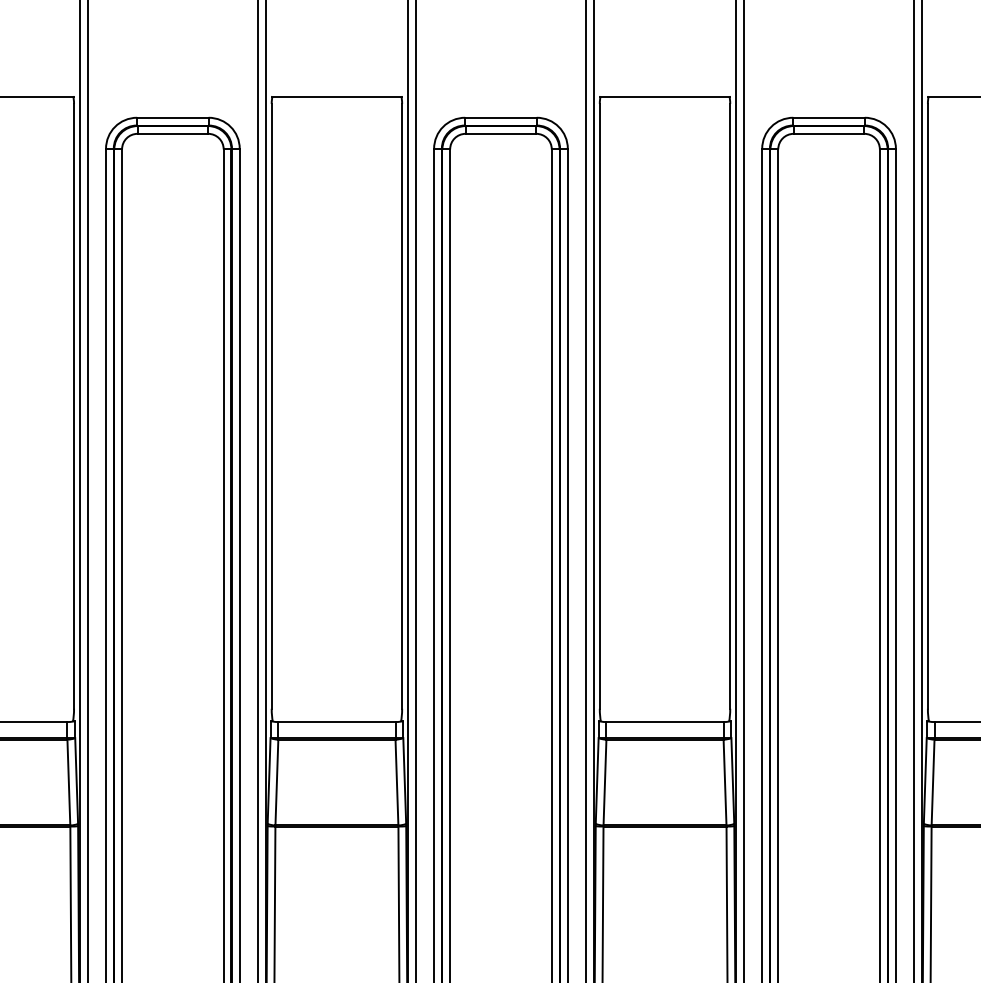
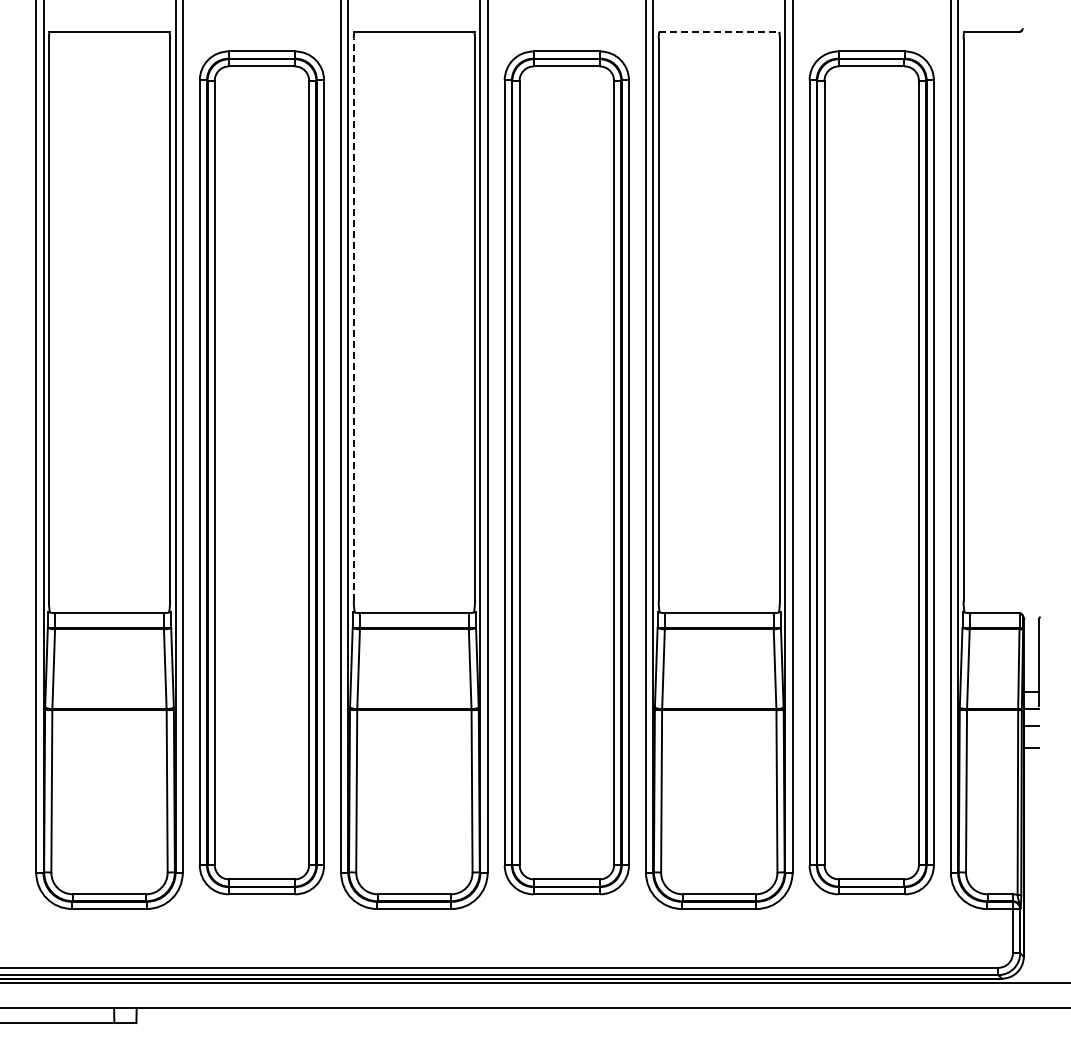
line: (665, 96) -> (719, 31), solid -> dashed
line: (271, 406) -> (353, 319), solid -> dashed

